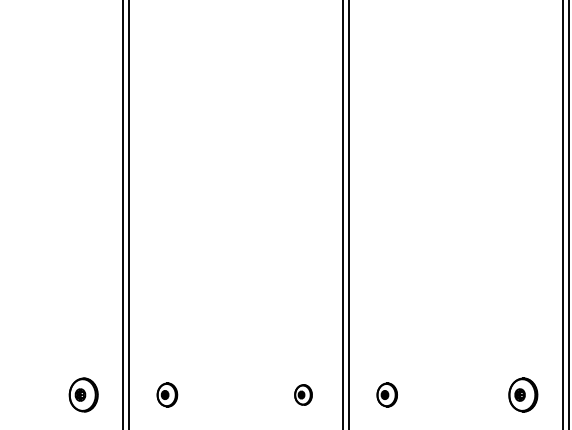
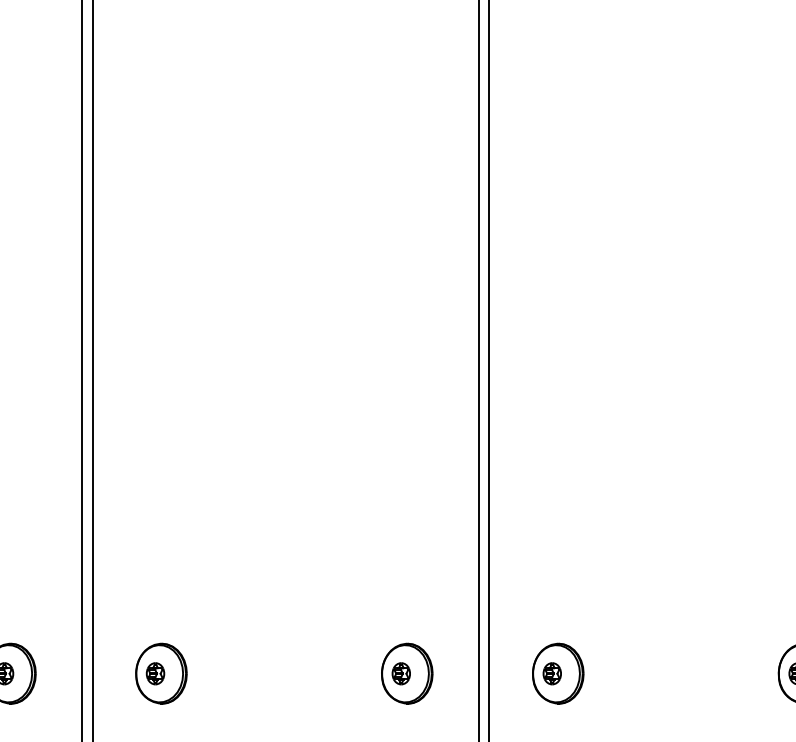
part: (167, 394) -> (161, 672), size x1.43
part: (303, 394) -> (407, 672), size x1.67
part: (387, 394) -> (558, 672), size x1.43

